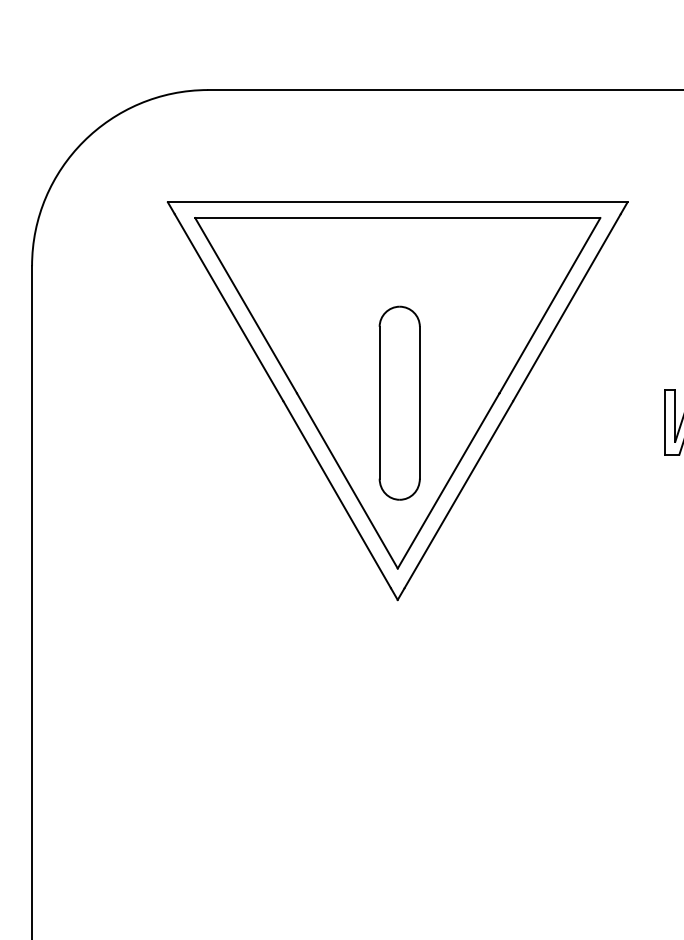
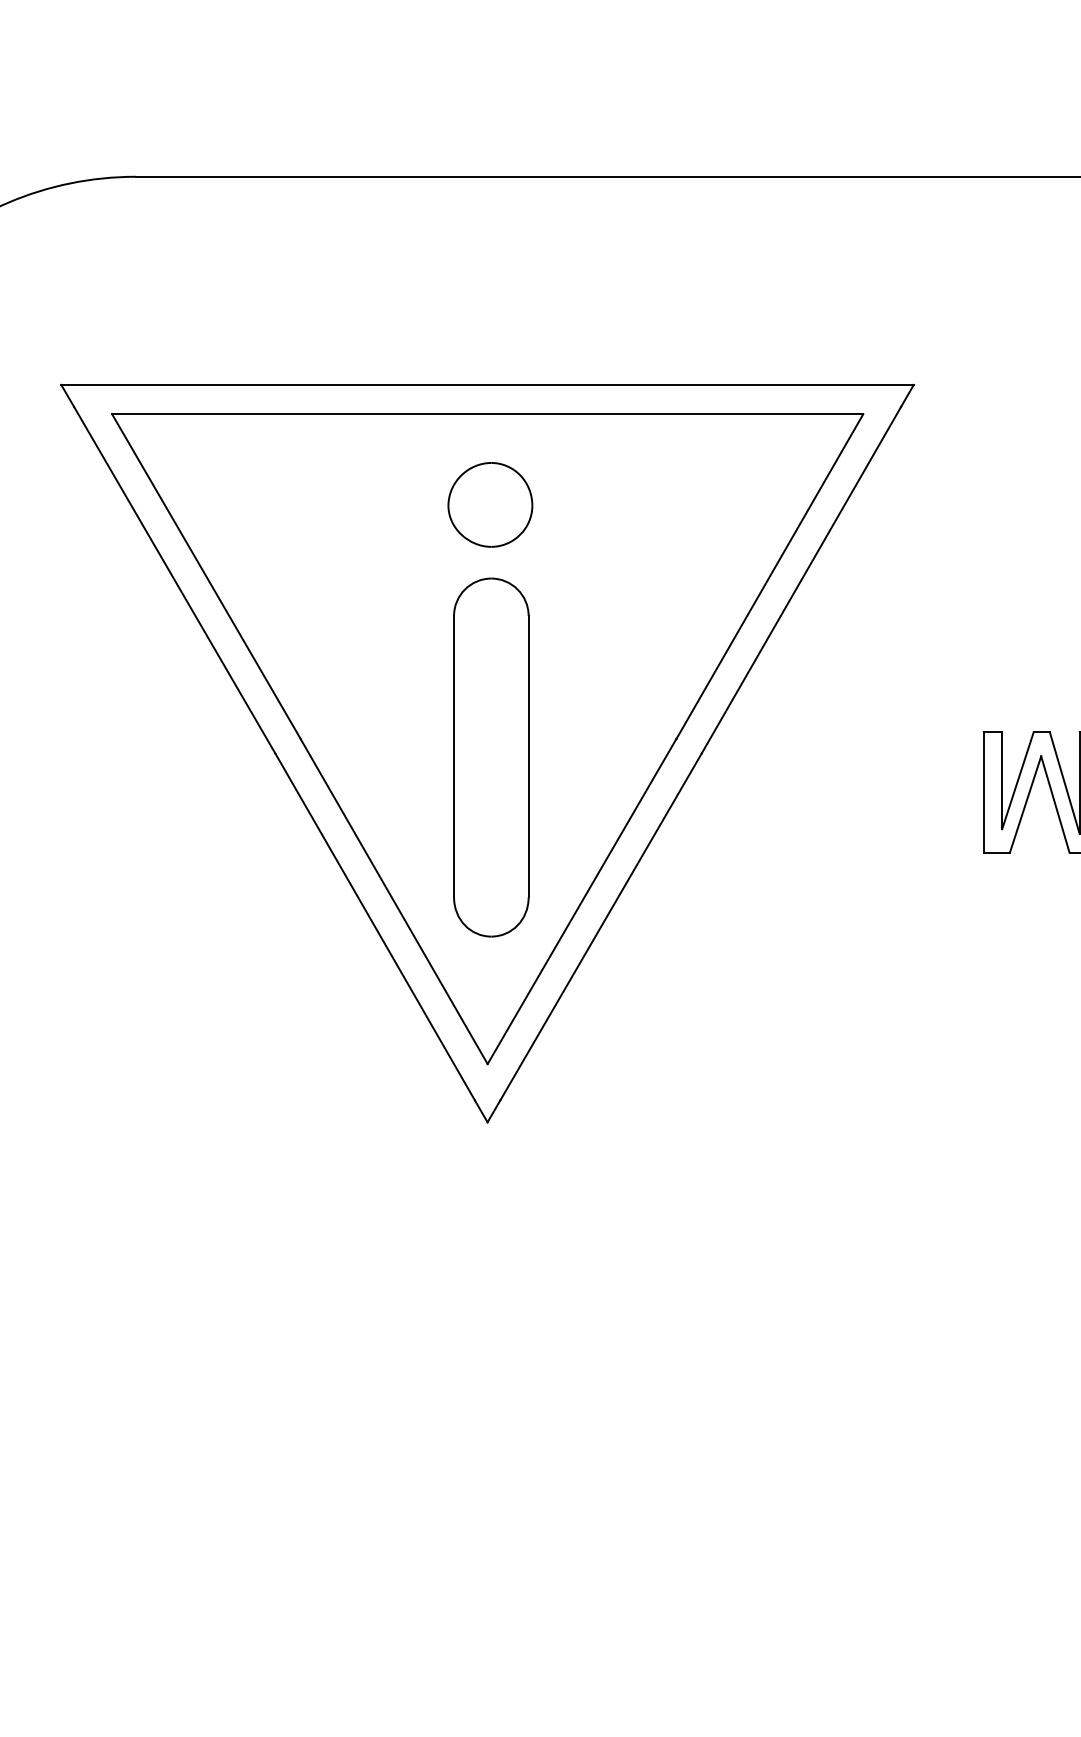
part: (398, 266) -> (488, 503), added

